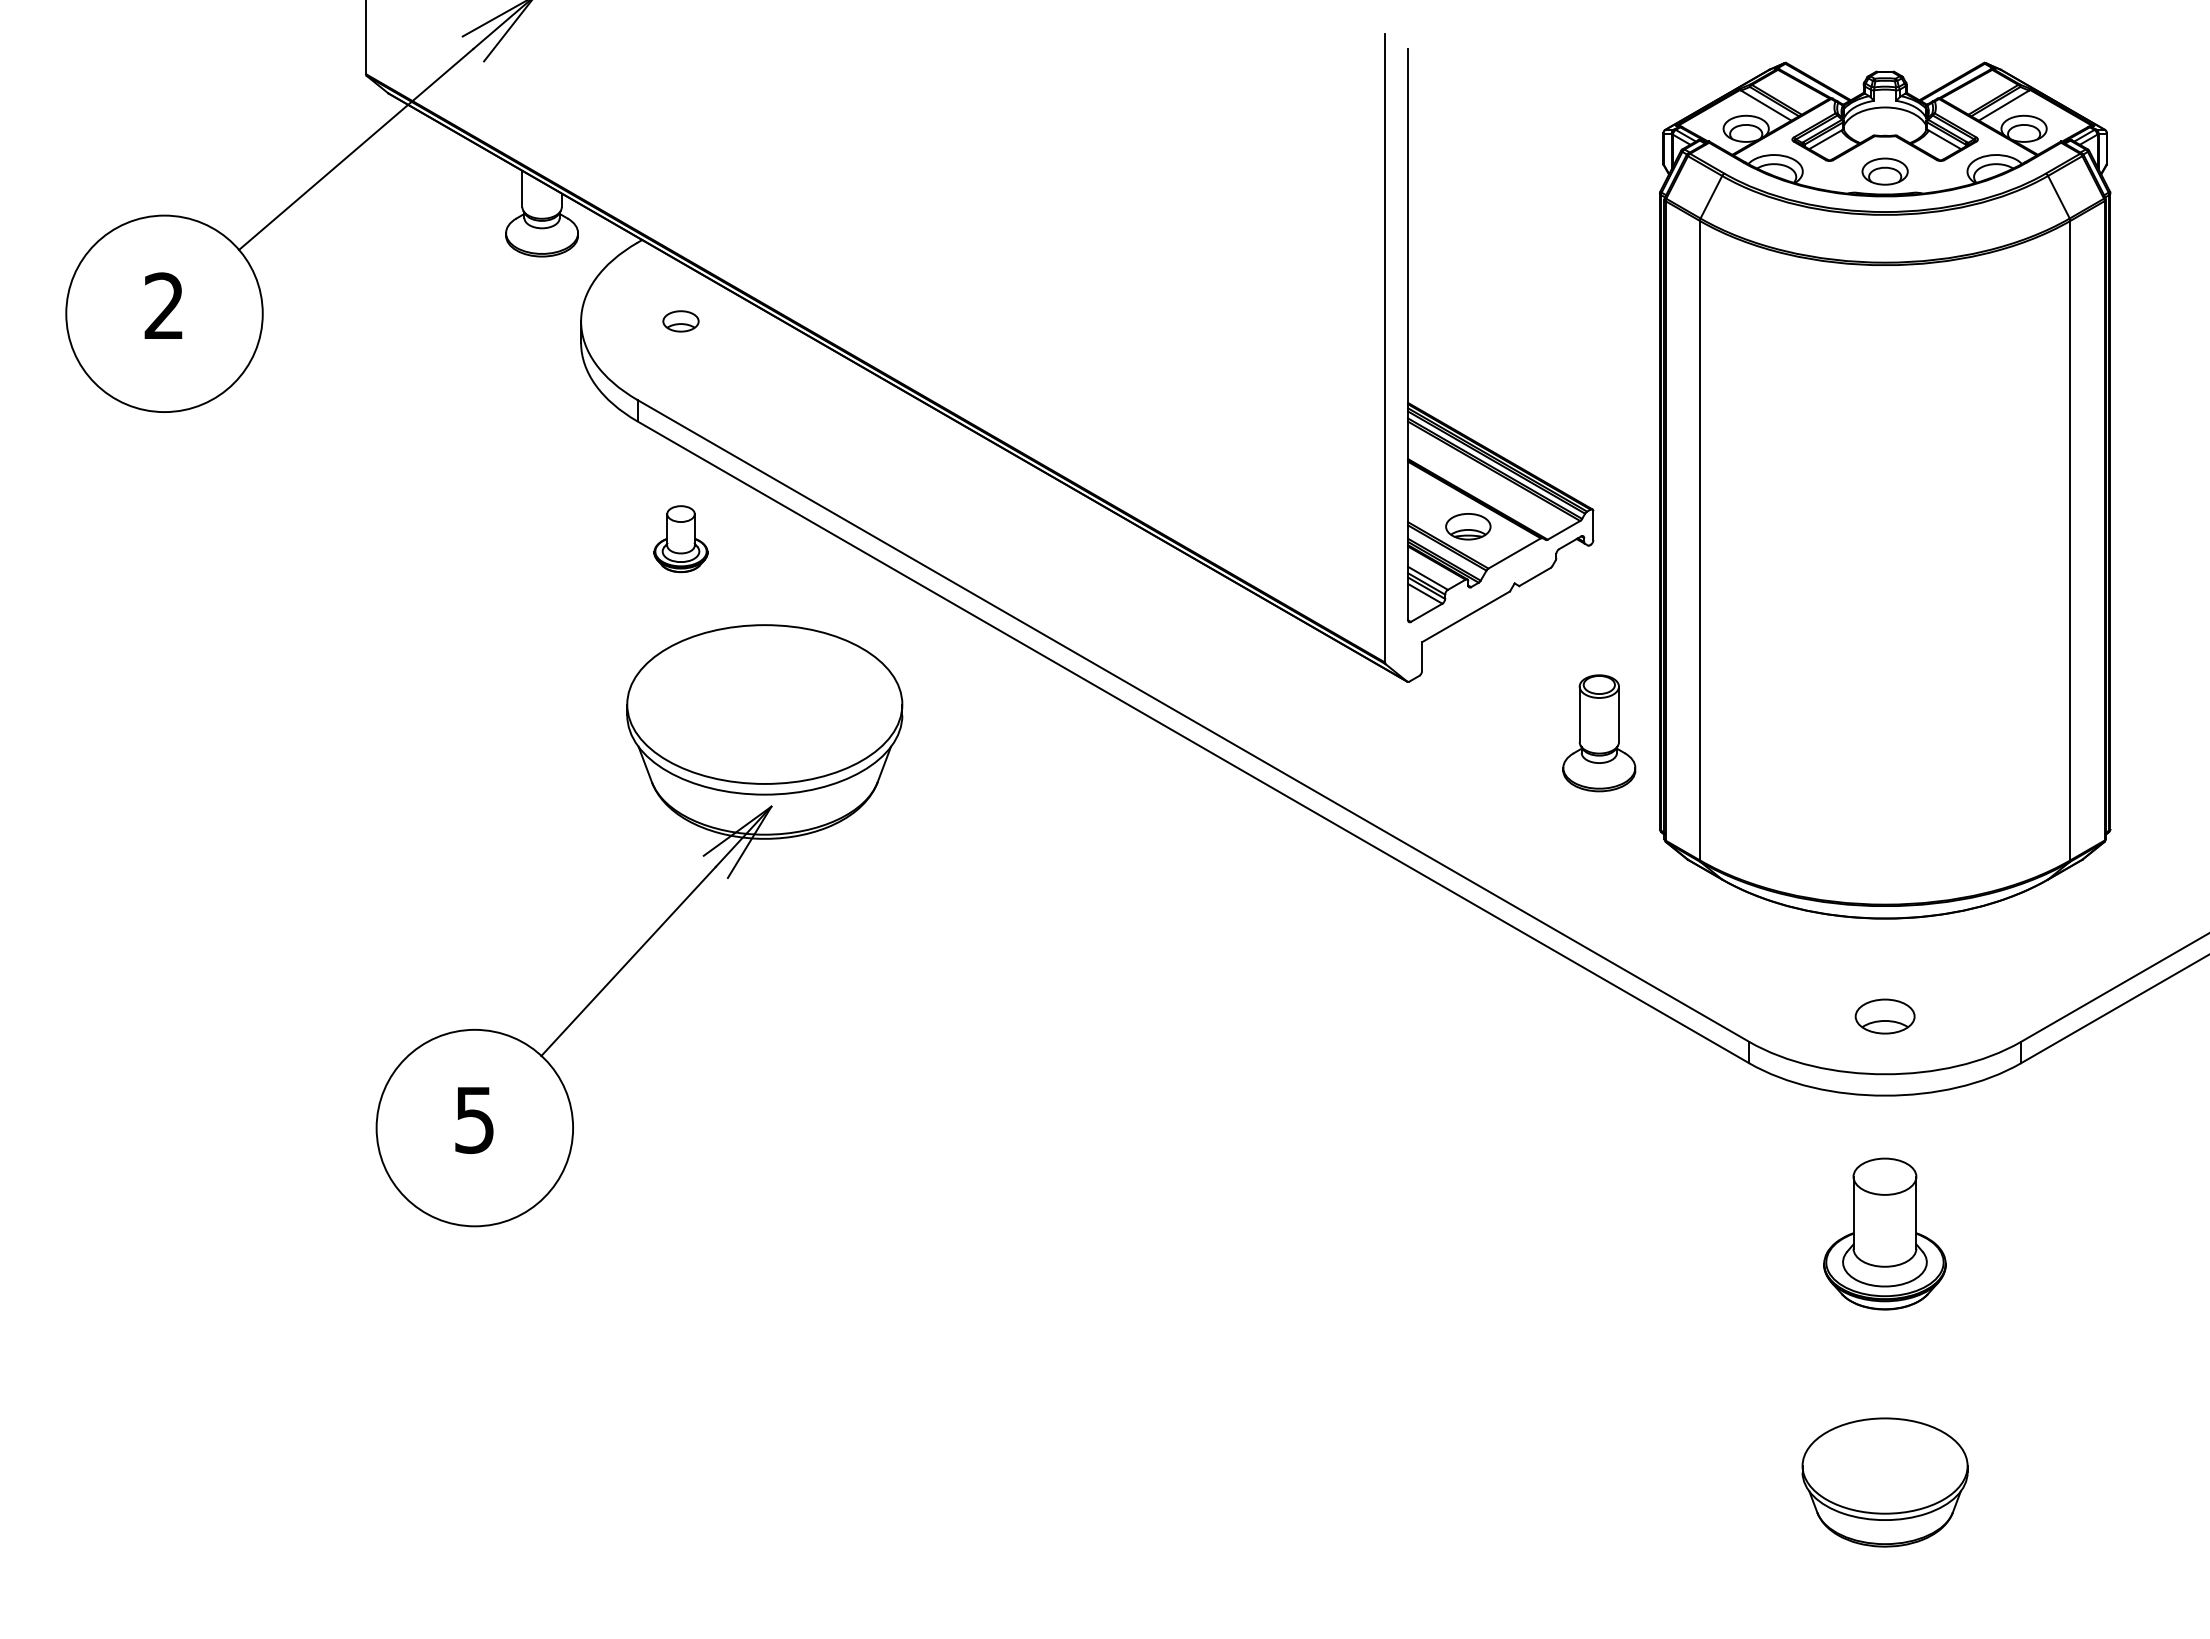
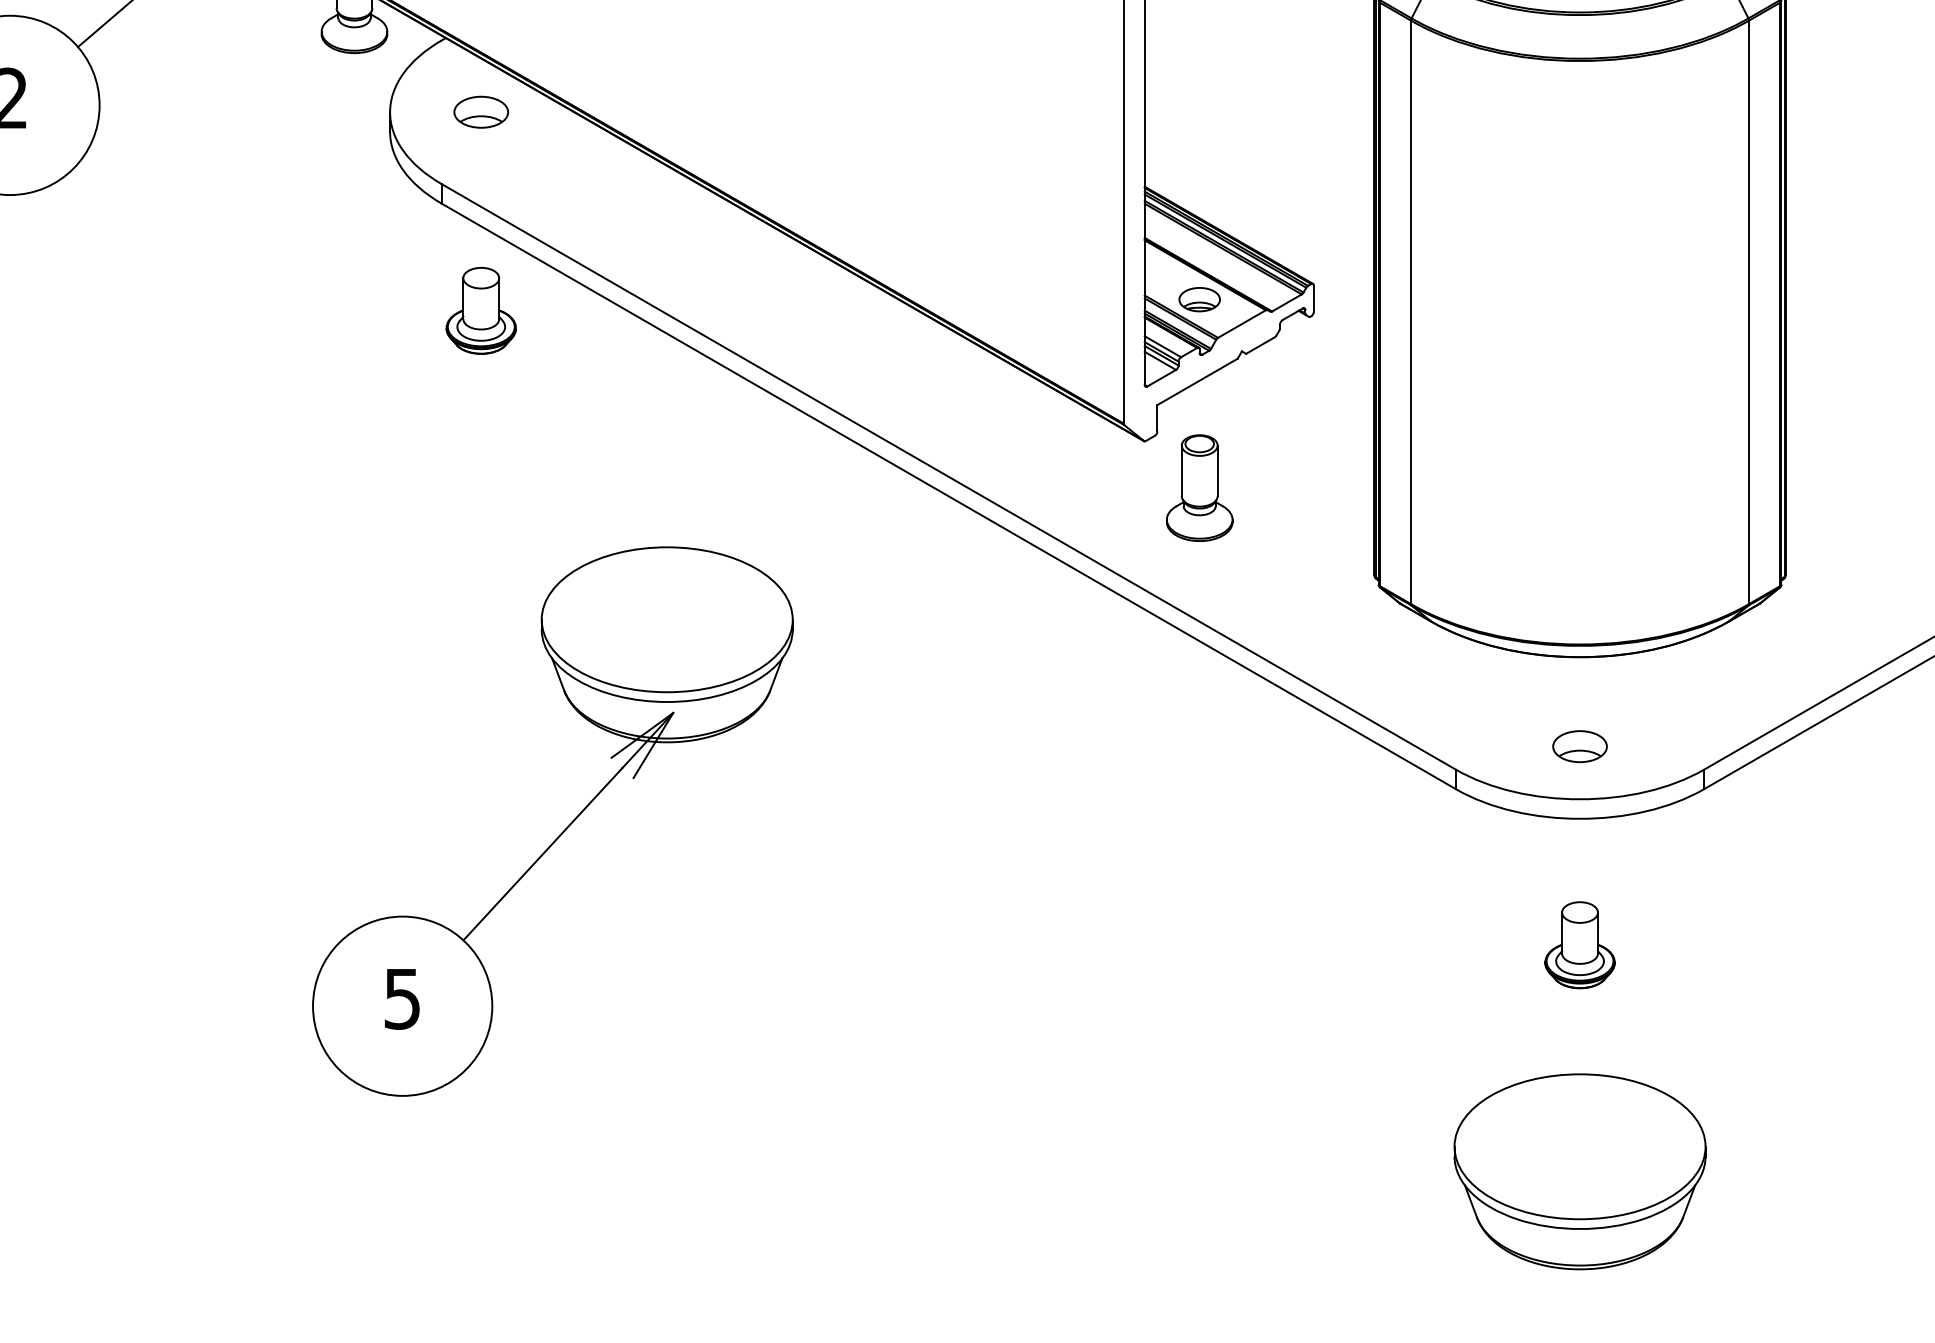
part: (680, 321) -> (480, 112), size x1.67
part: (680, 539) -> (480, 311), size x1.43
part: (1599, 733) -> (1199, 488), moved
part: (650, 936) -> (562, 831), moved
part: (1885, 1234) -> (1580, 945), size x0.62
part: (1884, 1482) -> (1579, 1171), size x1.67

